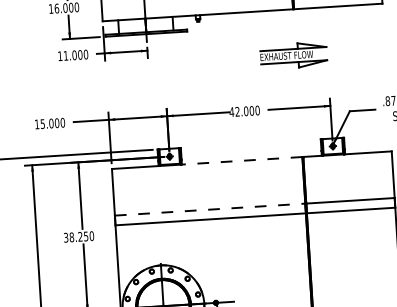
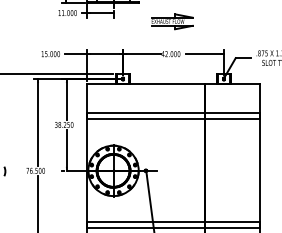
part: (293, 55) -> (172, 21), moved
line: (242, 160) -> (167, 84), dashed -> solid
line: (209, 210) -> (145, 113), dashed -> solid

